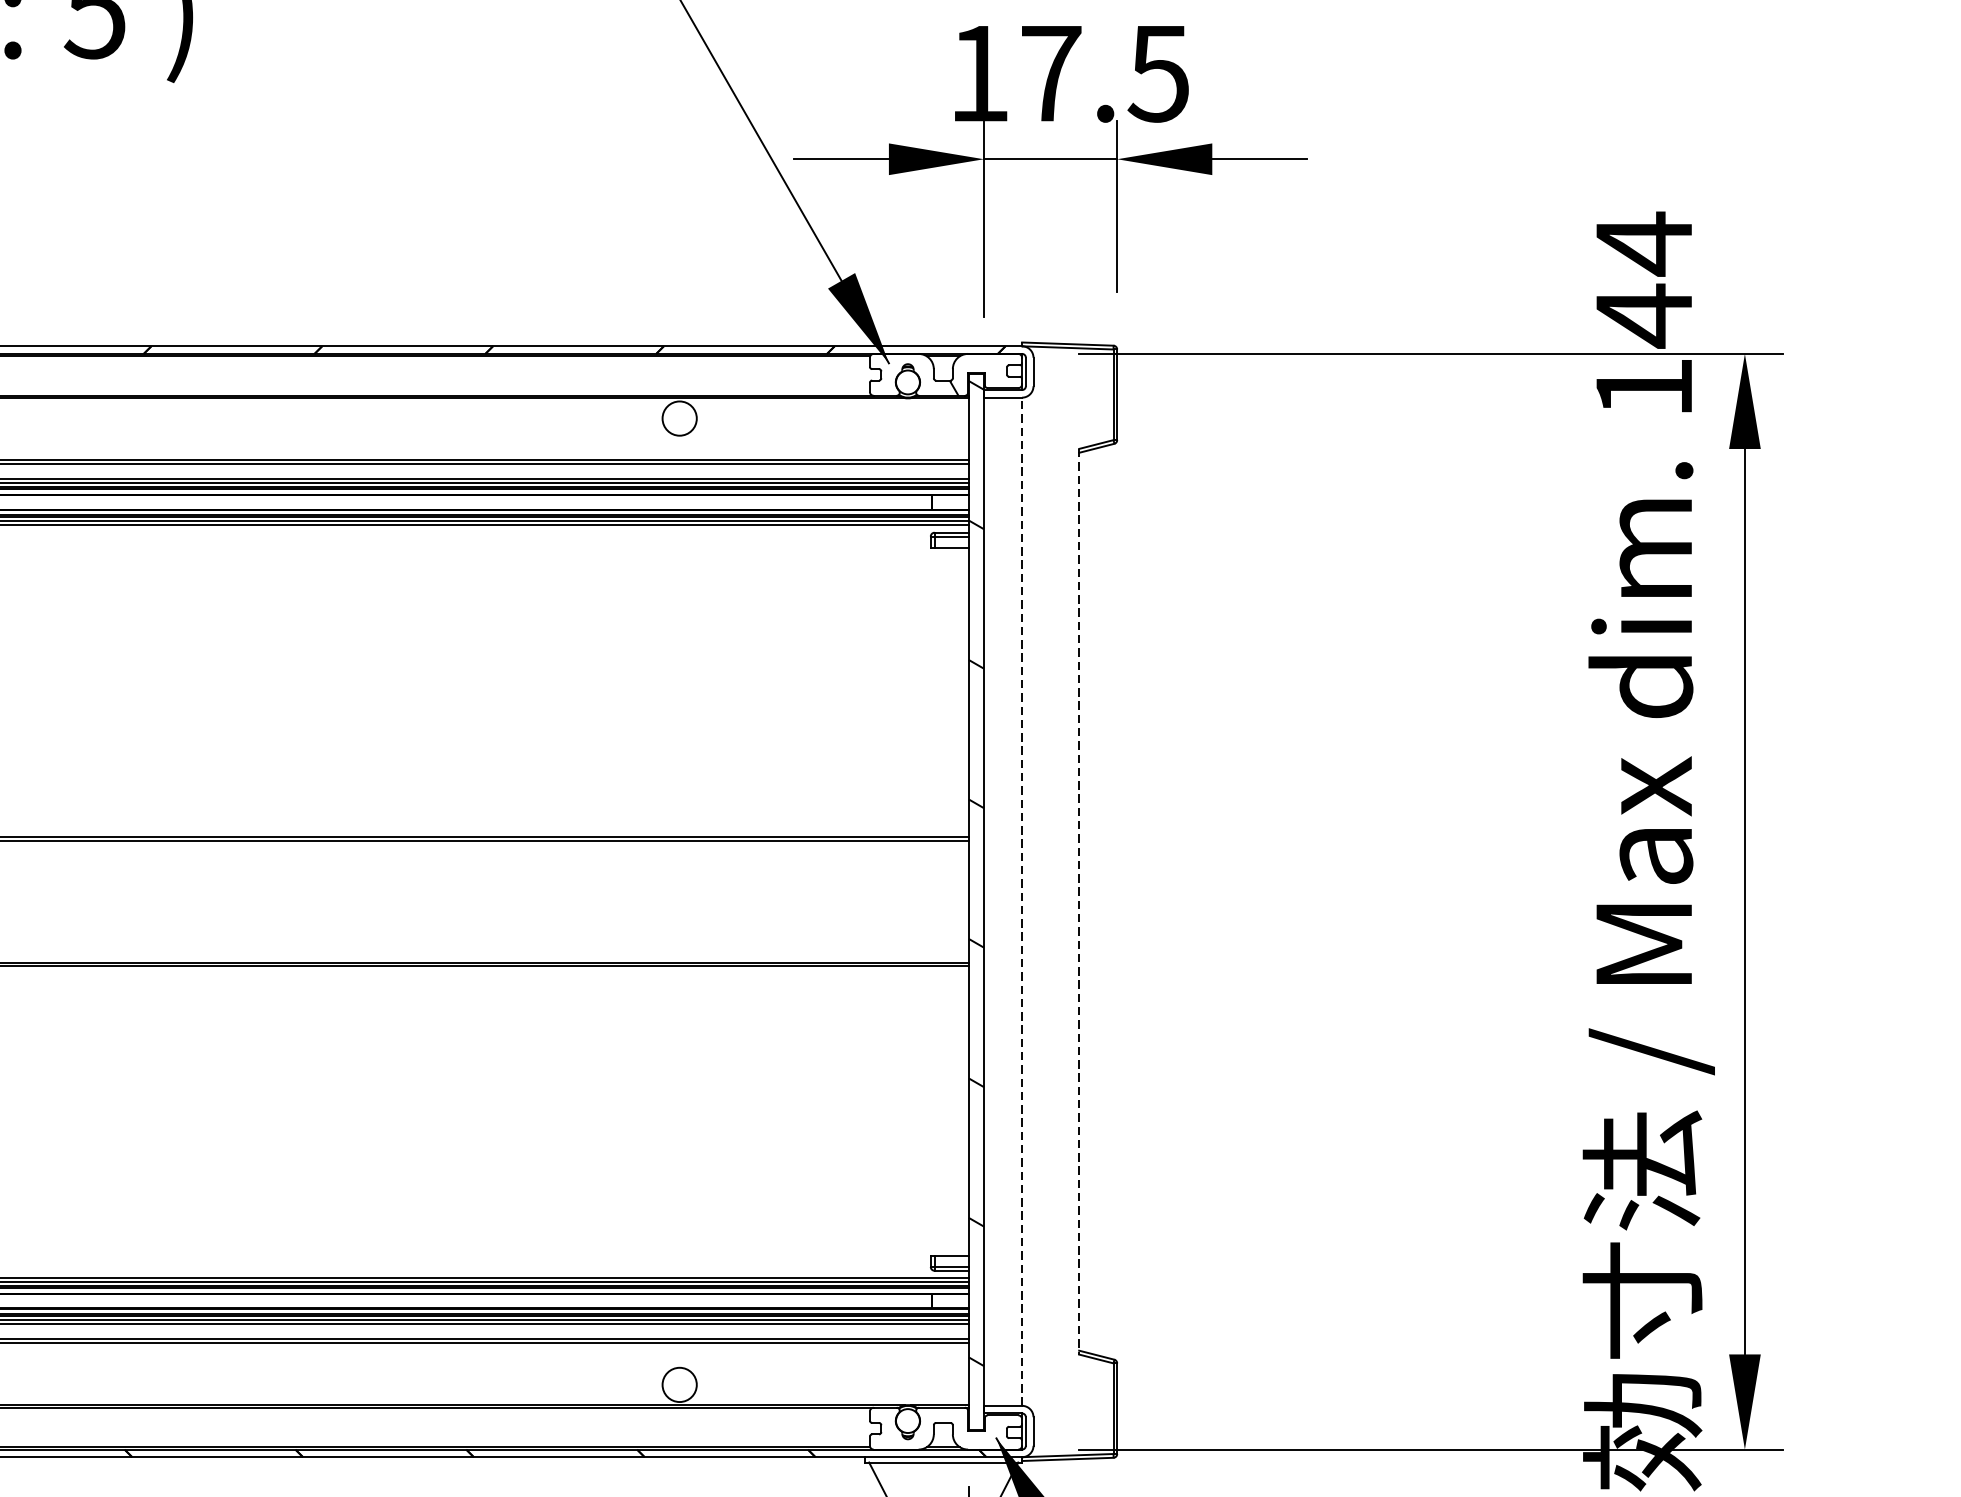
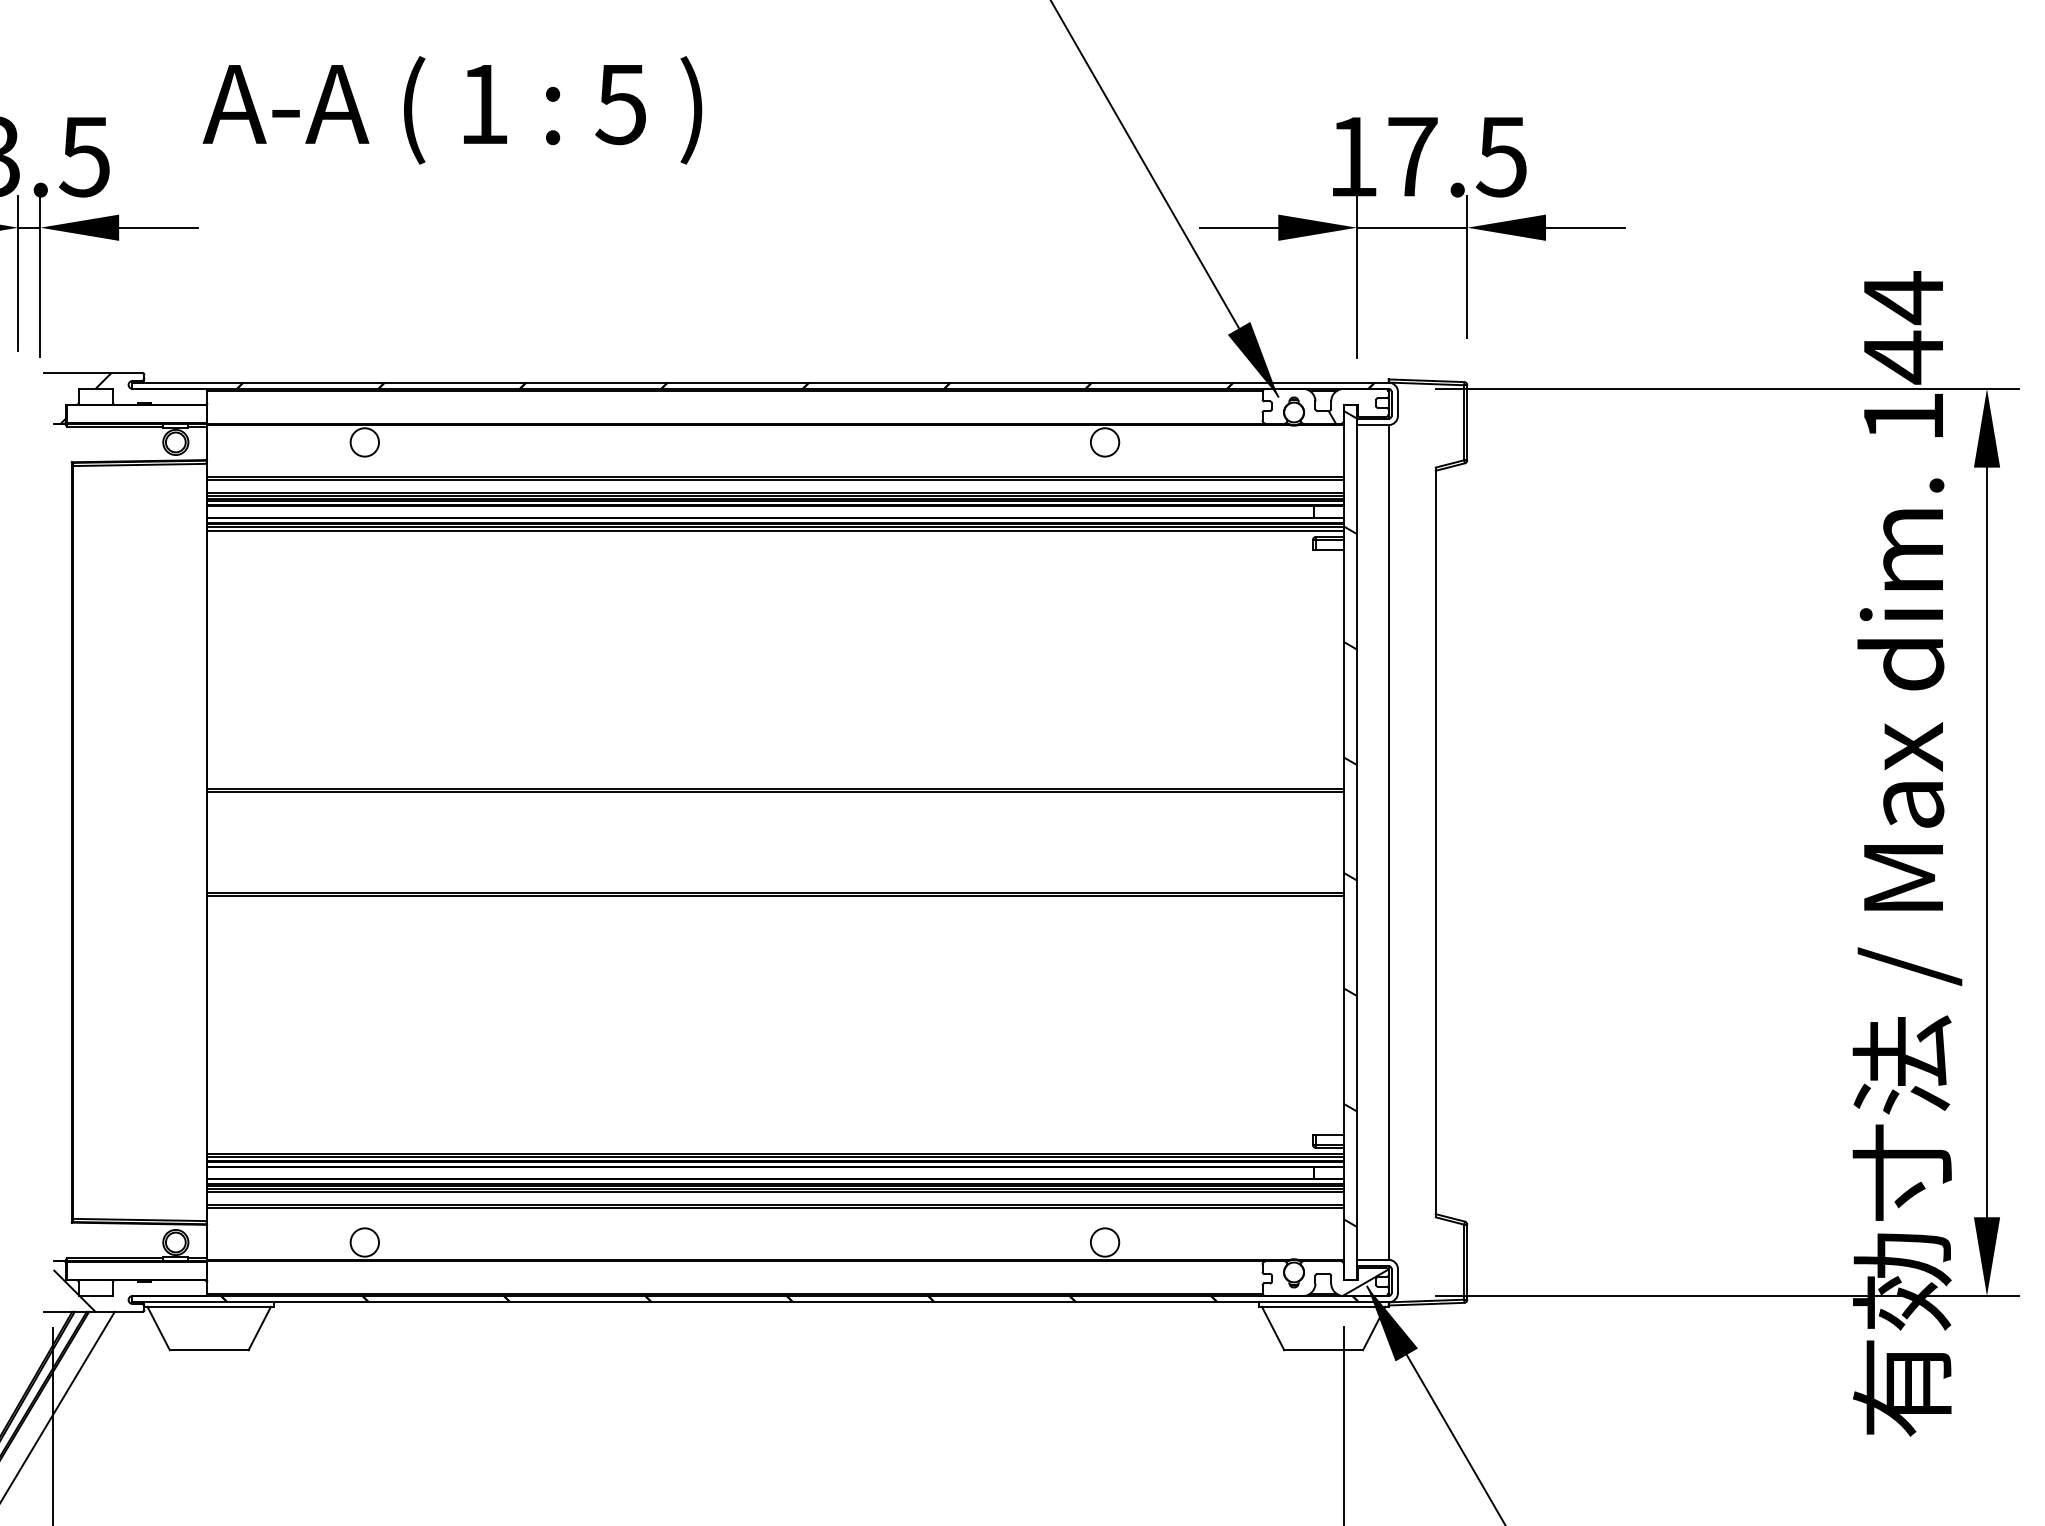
line: (1022, 900) -> (1388, 841), dashed -> solid
line: (1078, 901) -> (1435, 842), dashed -> solid
hatch: (994, 1433) -> (1365, 1282), added

